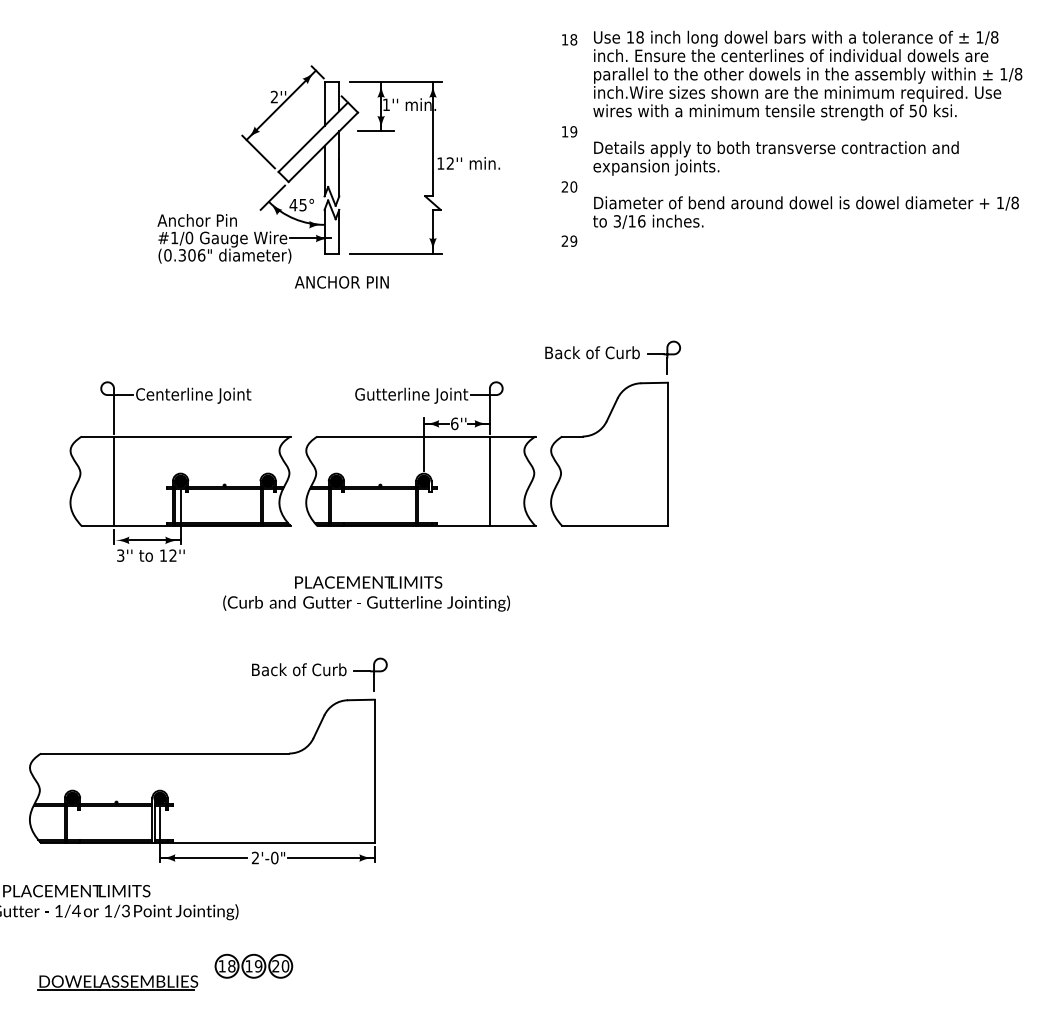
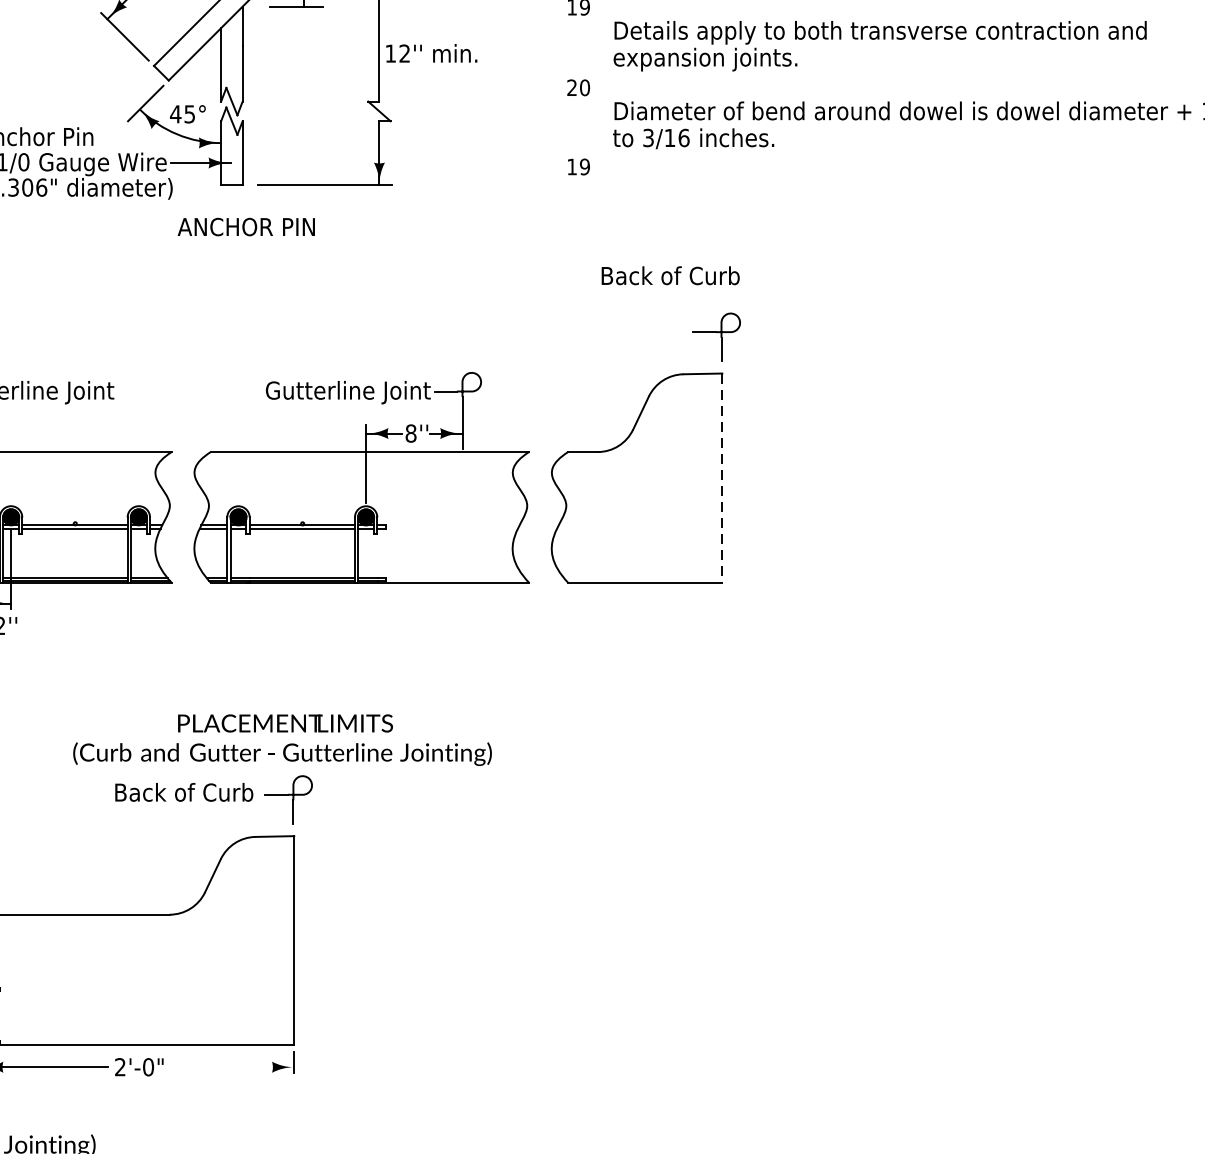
text: (564, 240) -> (571, 165), 29 -> 19
text: (592, 352) -> (670, 275), moved
text: (454, 423) -> (410, 433), 6'' -> 8''
line: (667, 454) -> (721, 478), solid -> dashed
line: (489, 481) -> (461, 517), removed
text: (366, 593) -> (282, 739), moved
line: (330, 858) -> (229, 1067), removed

